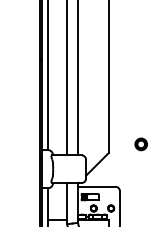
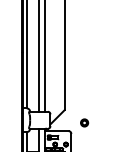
part: (141, 143) -> (84, 122), moved

